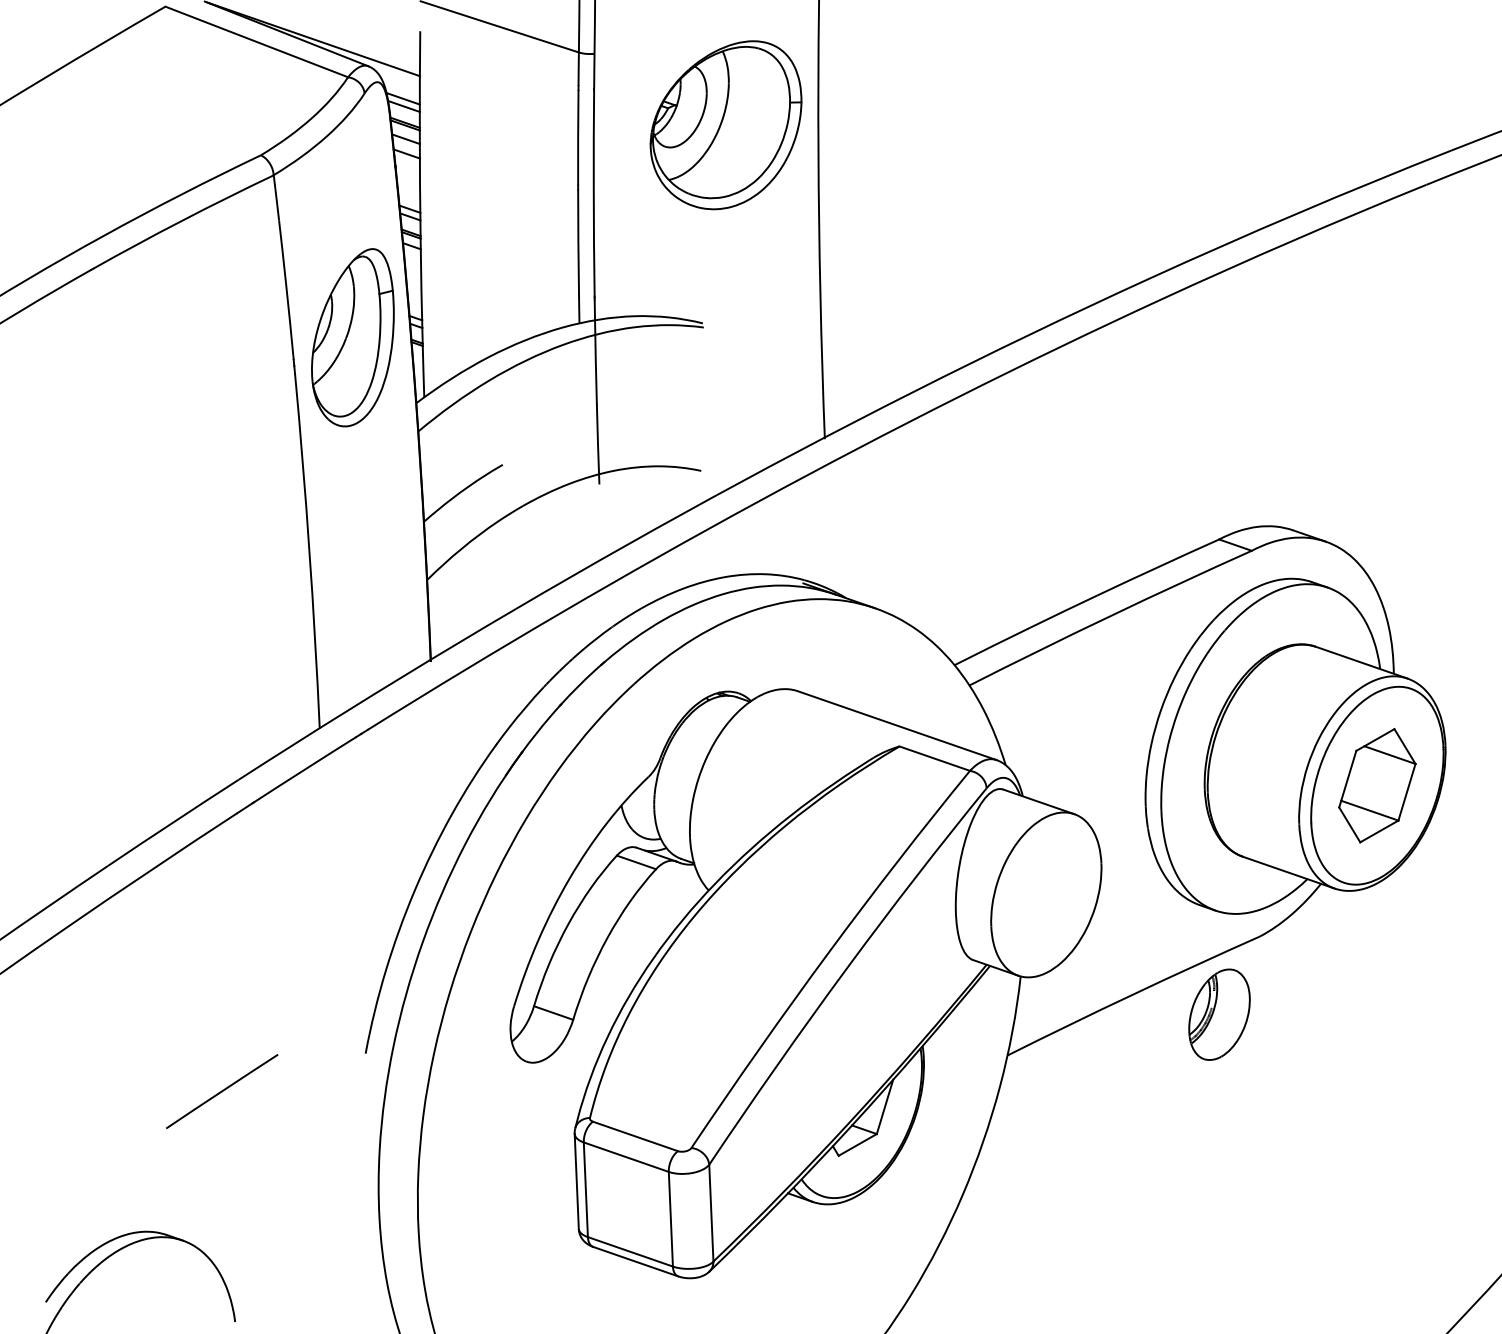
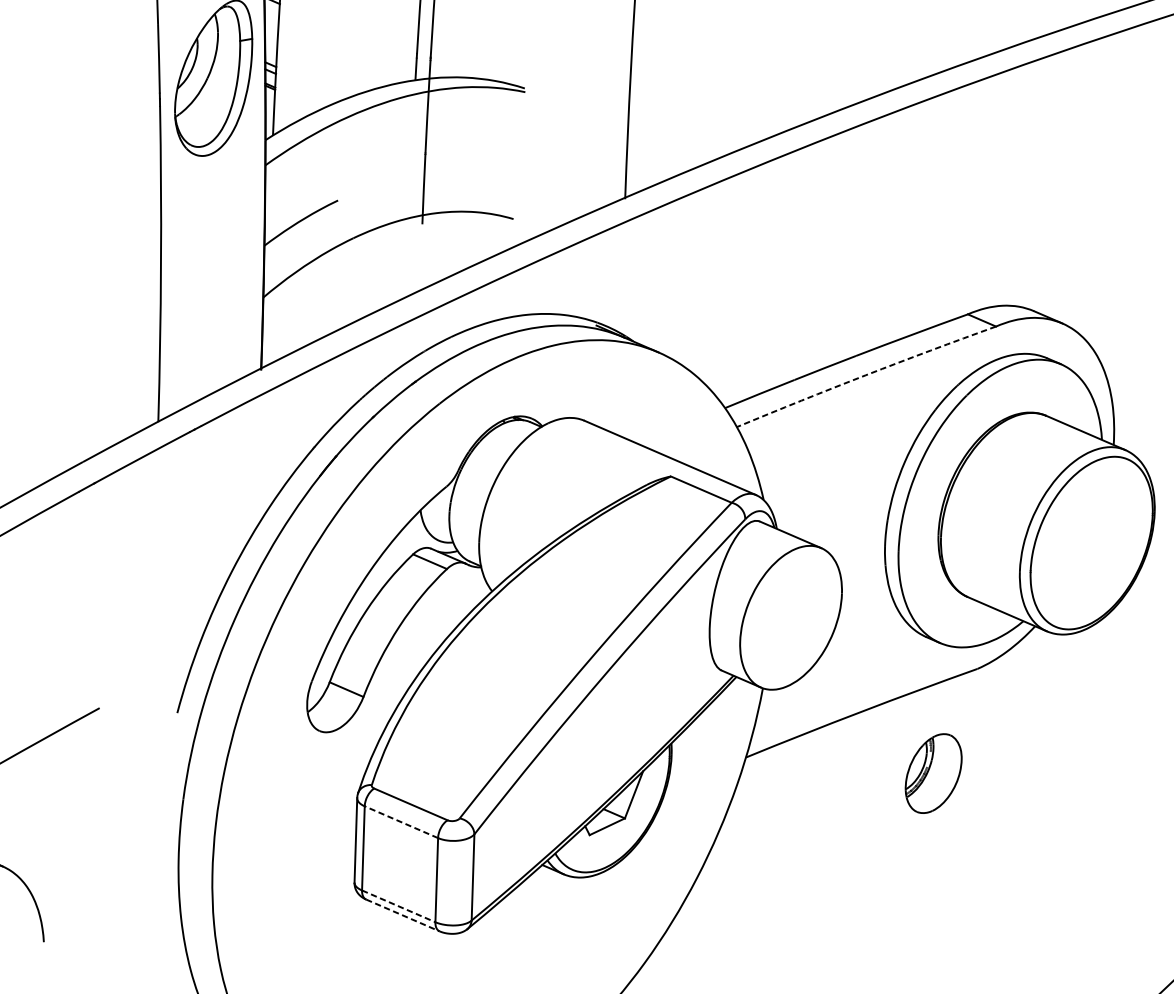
arc: (1109, 616) -> (865, 375), solid -> dashed
part: (1377, 785) -> (1091, 542), removed
part: (1219, 1014) -> (933, 773), moved
line: (626, 1157) -> (401, 822), solid -> dashed
line: (630, 1251) -> (398, 906), solid -> dashed
line: (636, 1261) -> (403, 915), solid -> dashed

